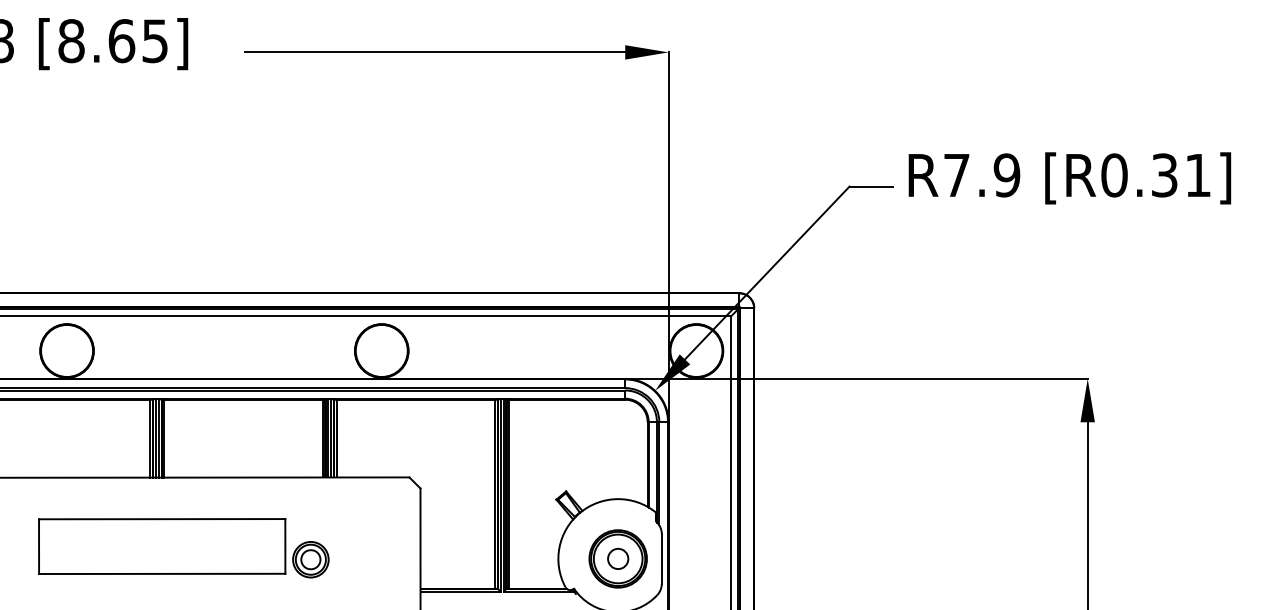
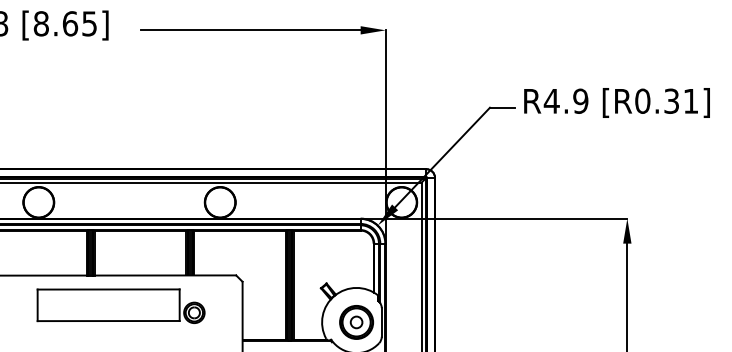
text: (956, 175) -> (551, 101), R7.9 -> R4.9
part: (182, 546) -> (120, 305), moved

